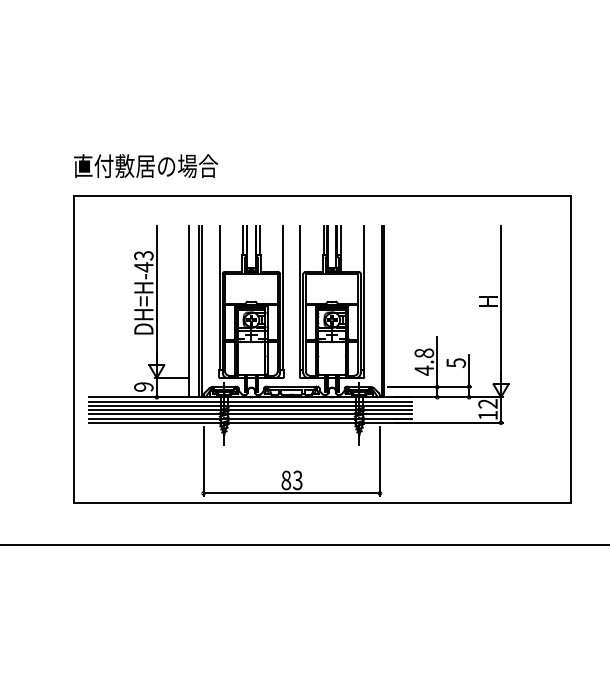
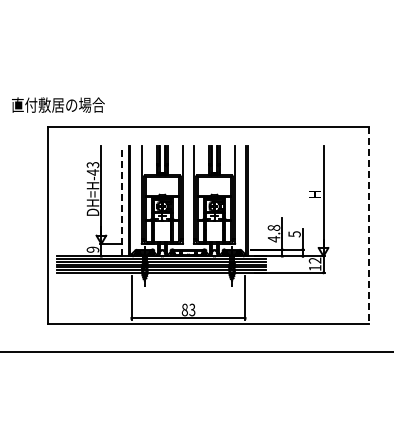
text: (146, 165) -> (58, 104), moved
line: (188, 310) -> (121, 200), solid -> dashed
line: (570, 349) -> (368, 225), solid -> dashed

